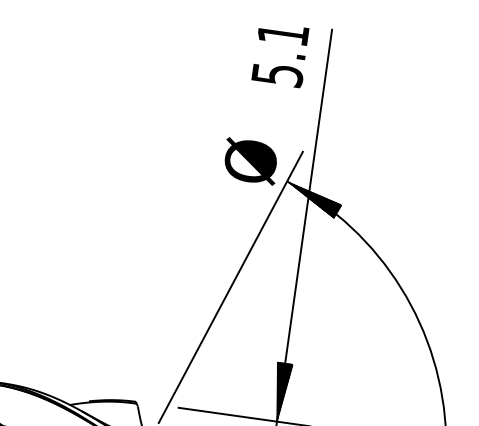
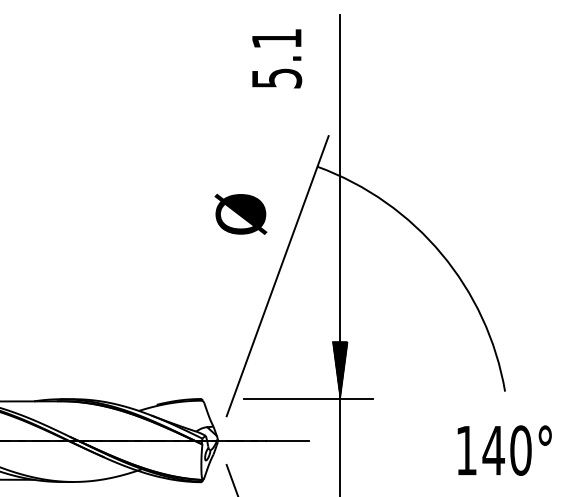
text: (281, 54) -> (277, 58), moved
text: (250, 160) -> (240, 213), moved
hatch: (312, 199) -> (344, 180), removed

